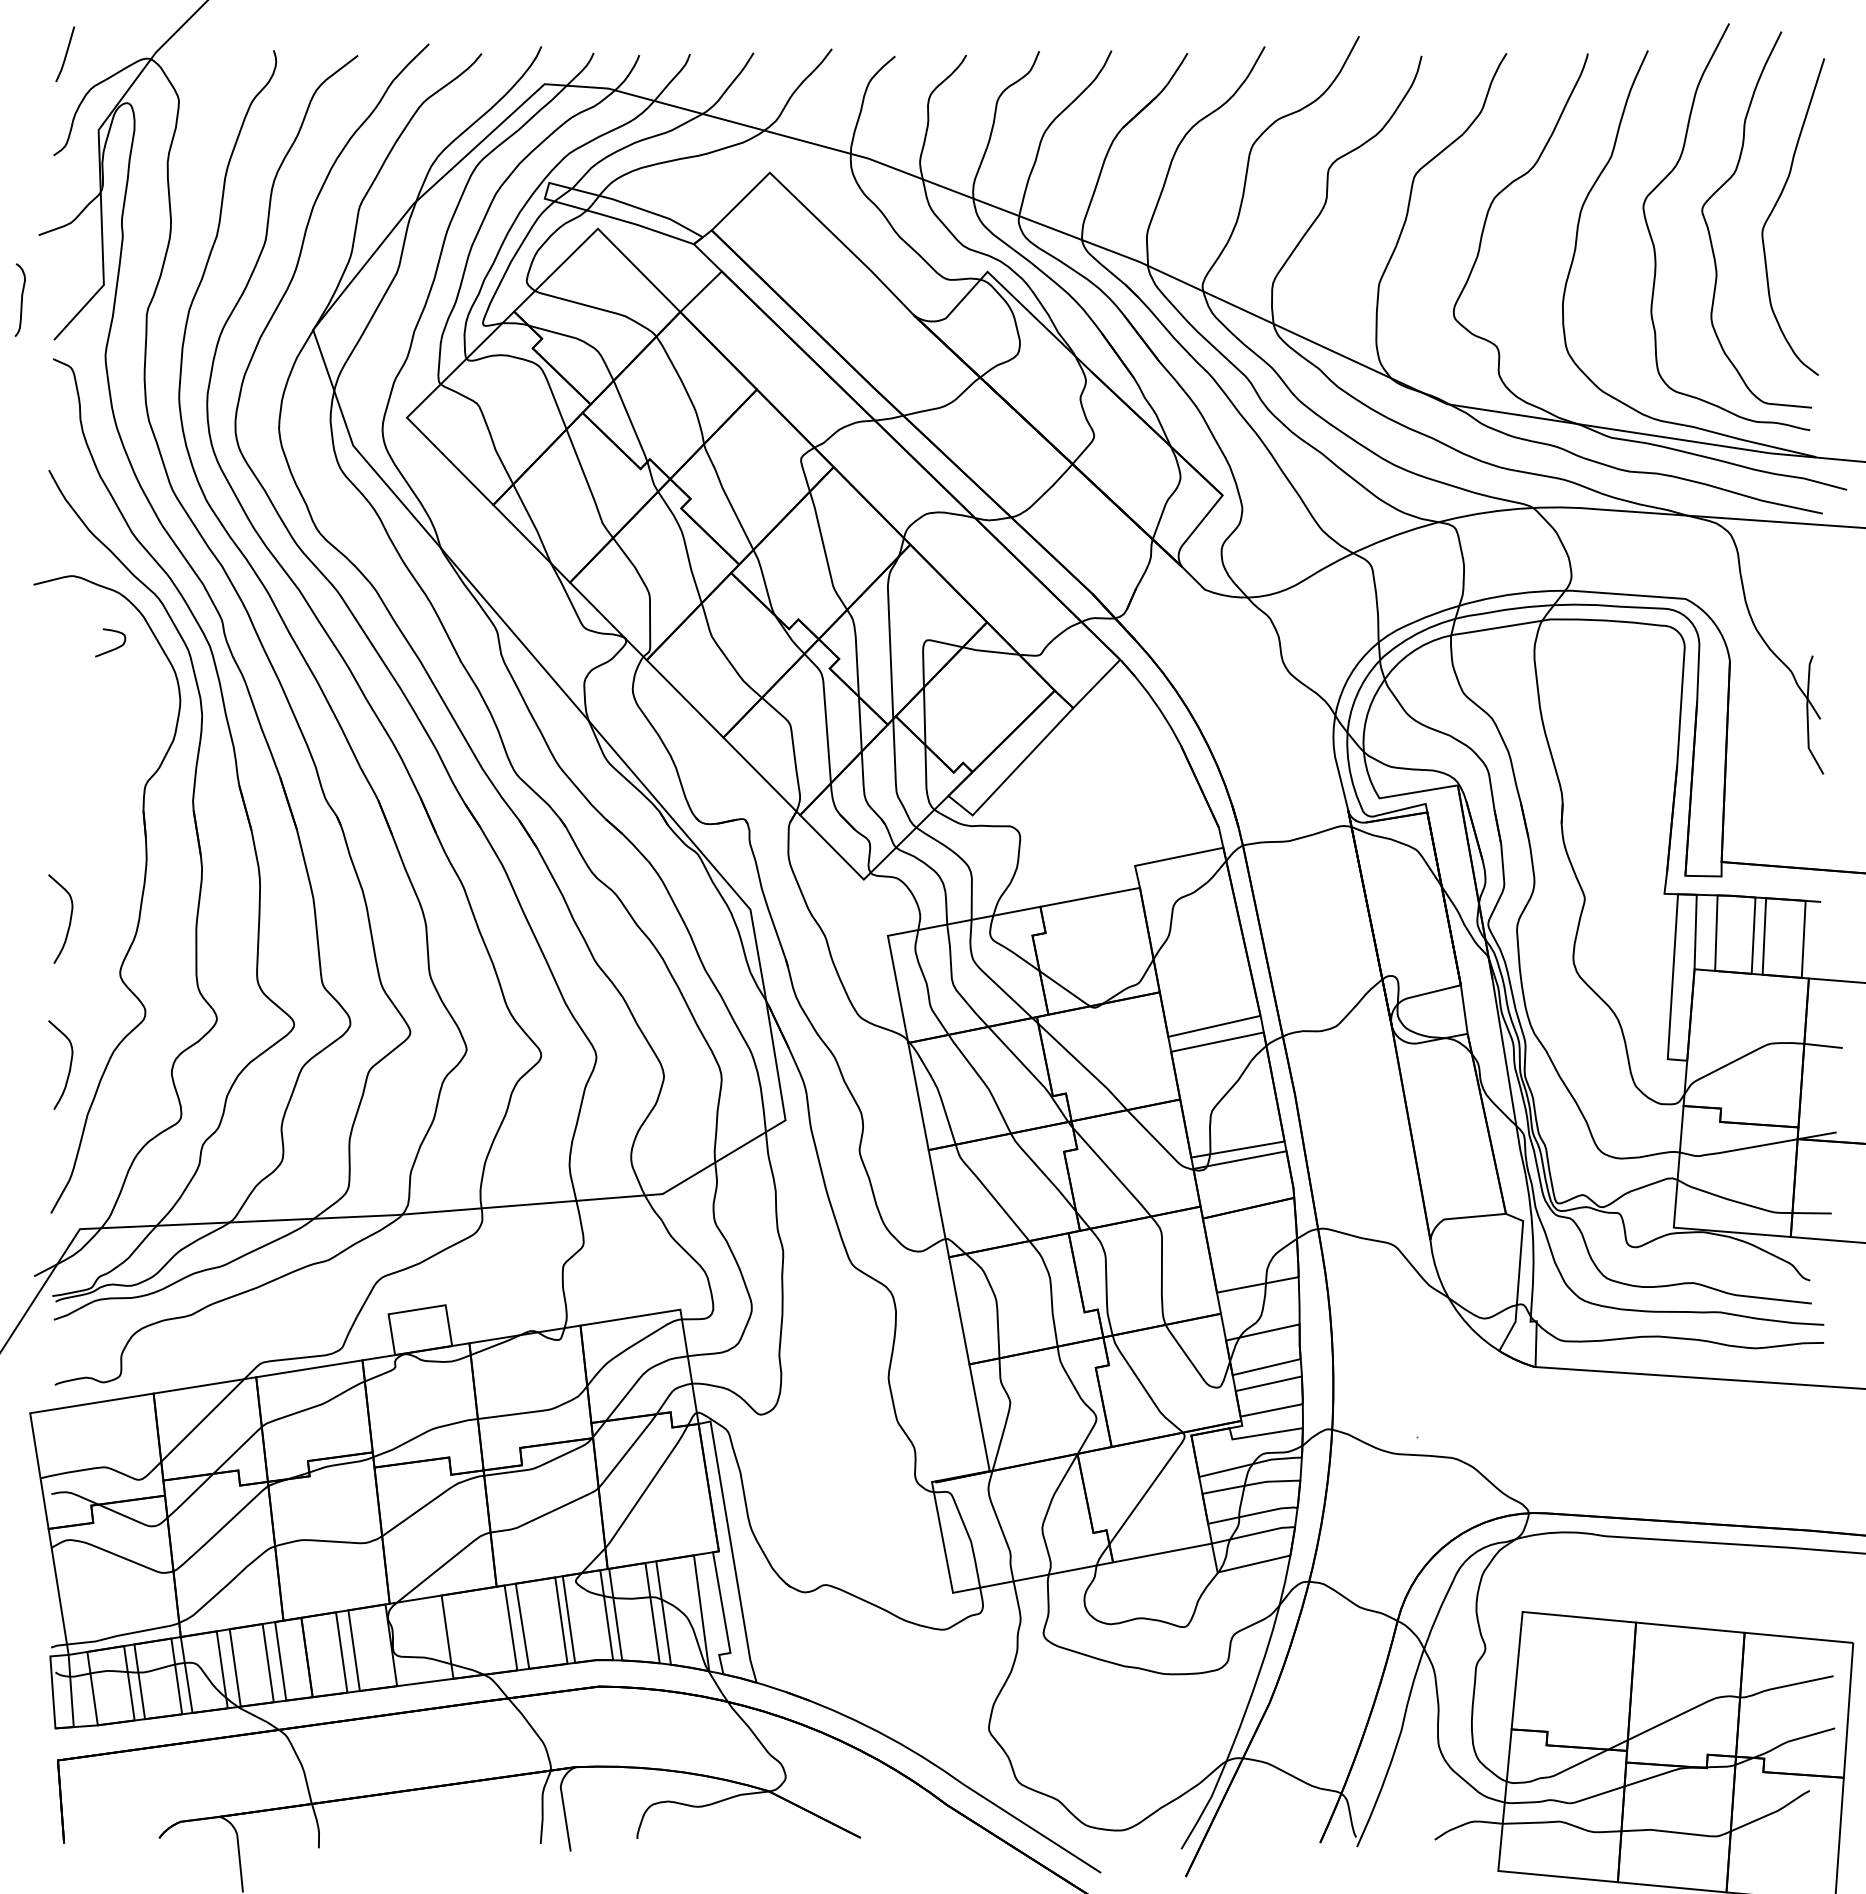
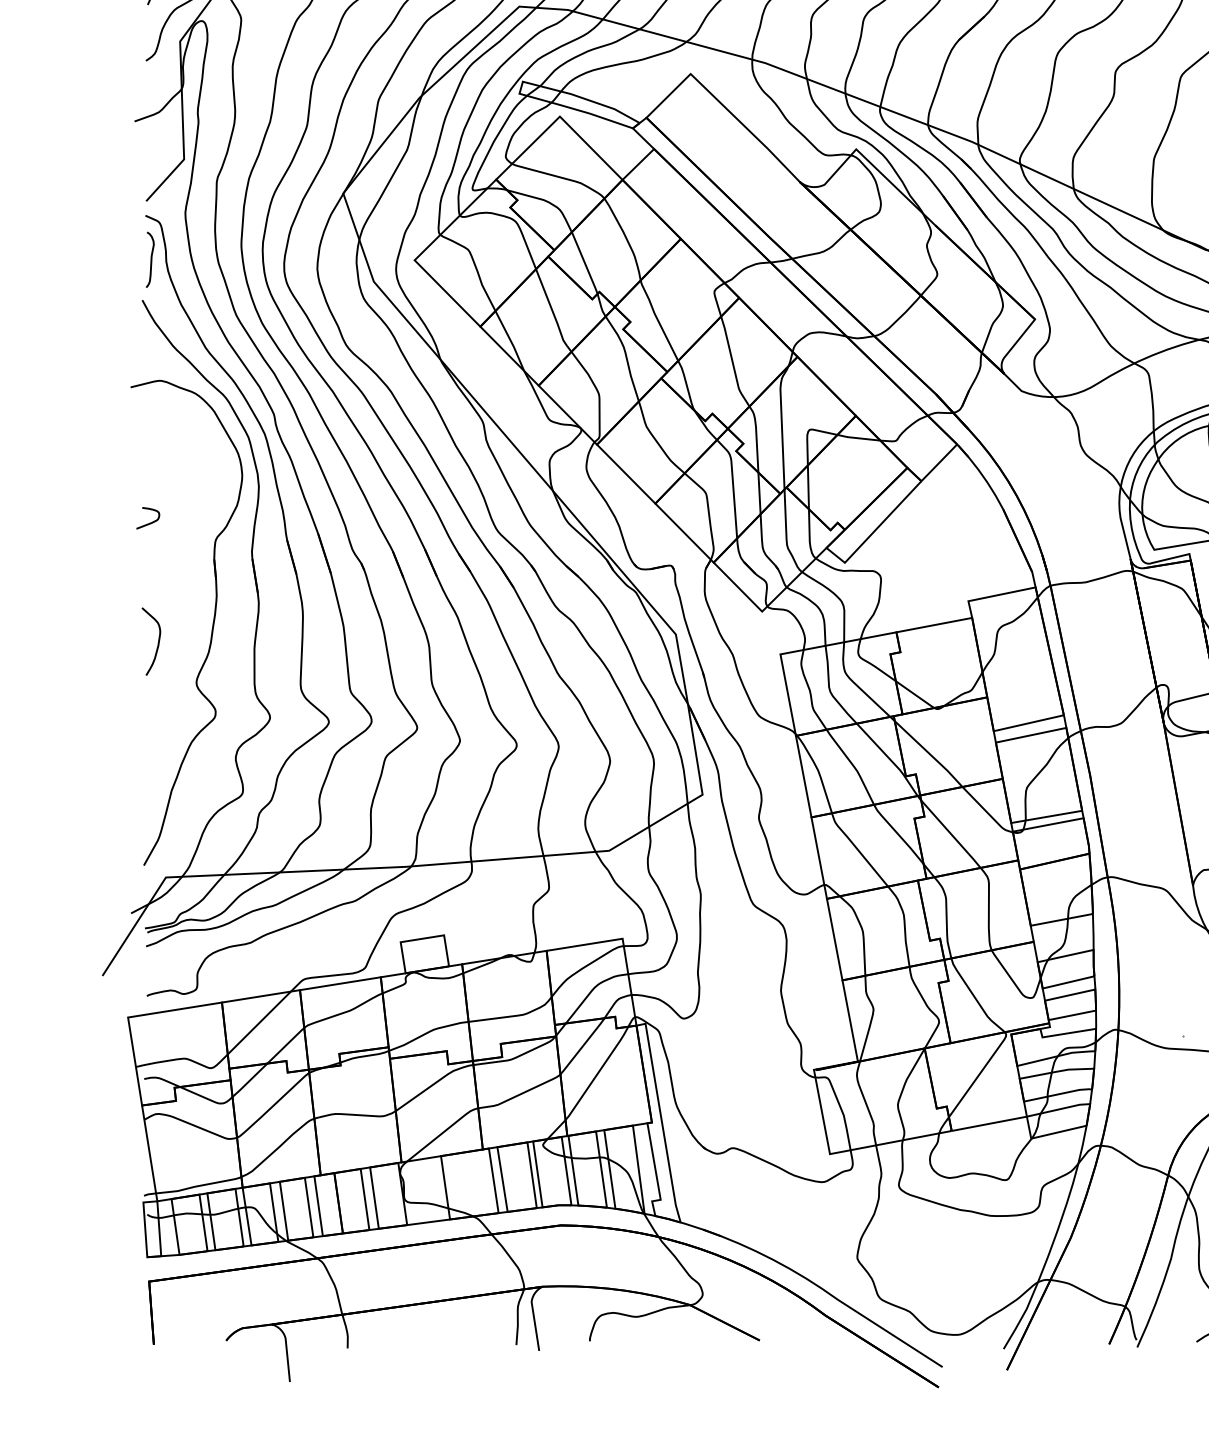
curve: (21, 299) -> (151, 259), moved
curve: (113, 648) -> (150, 522), moved
curve: (69, 1065) -> (157, 753), removed

